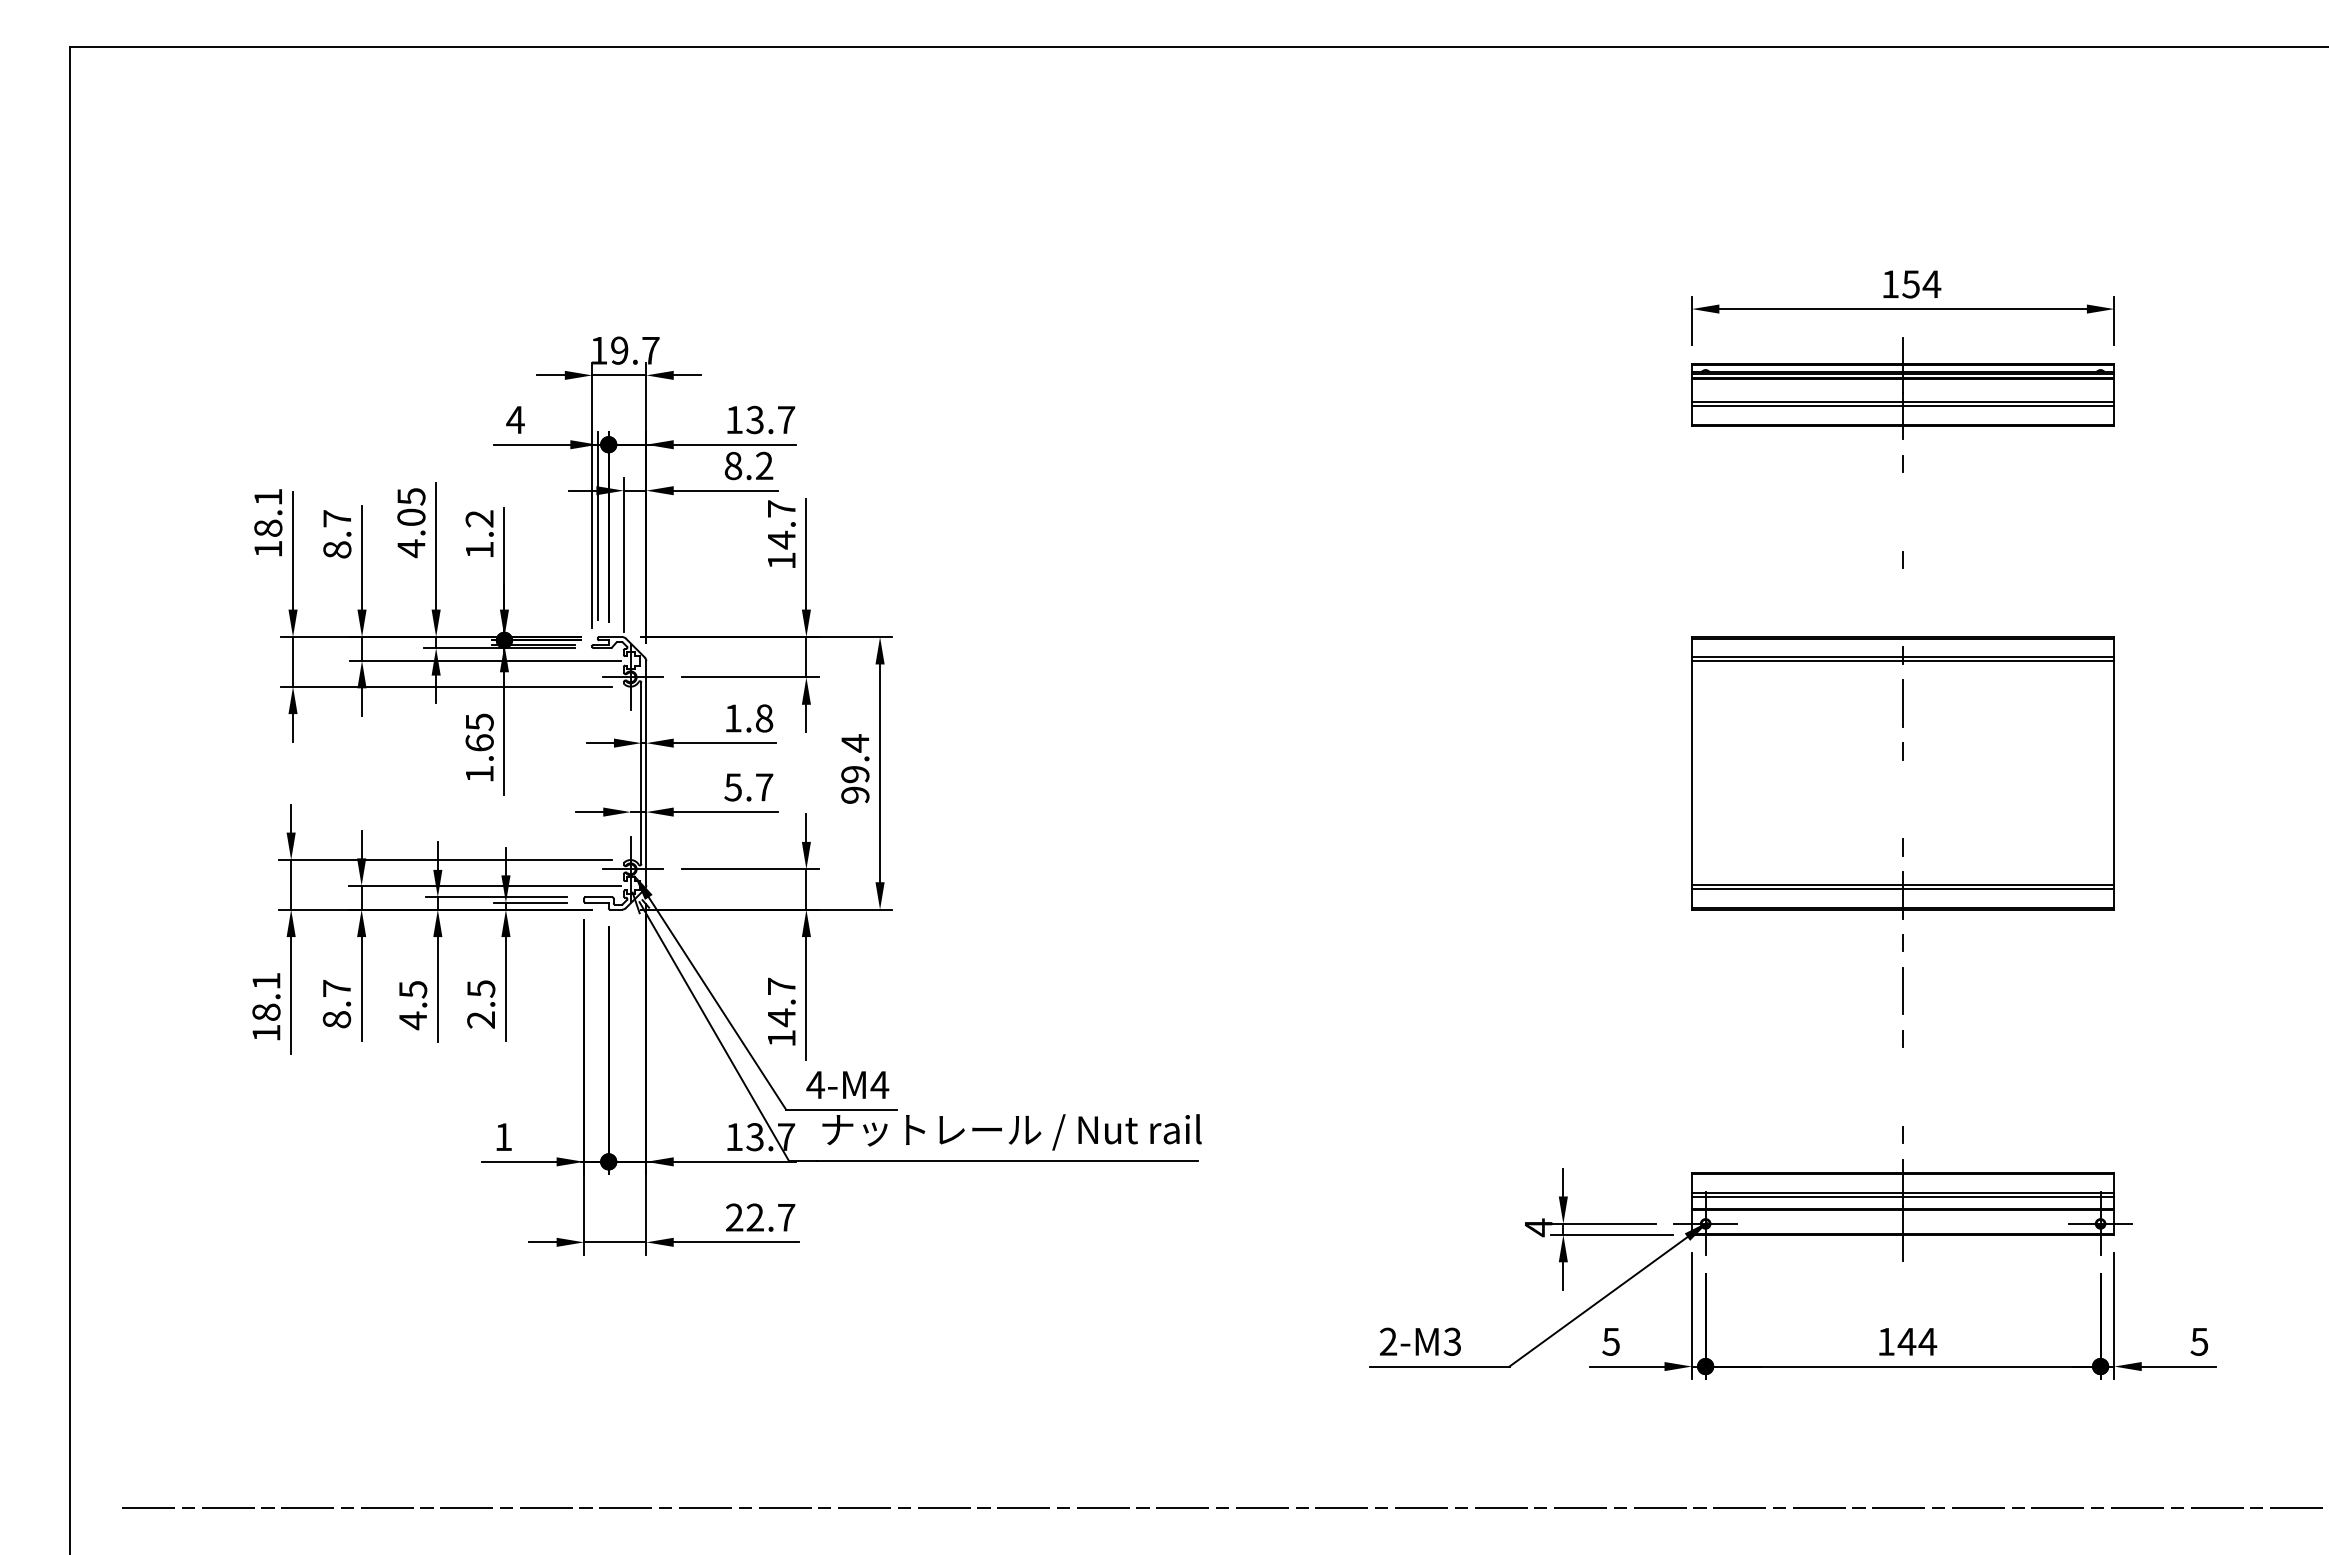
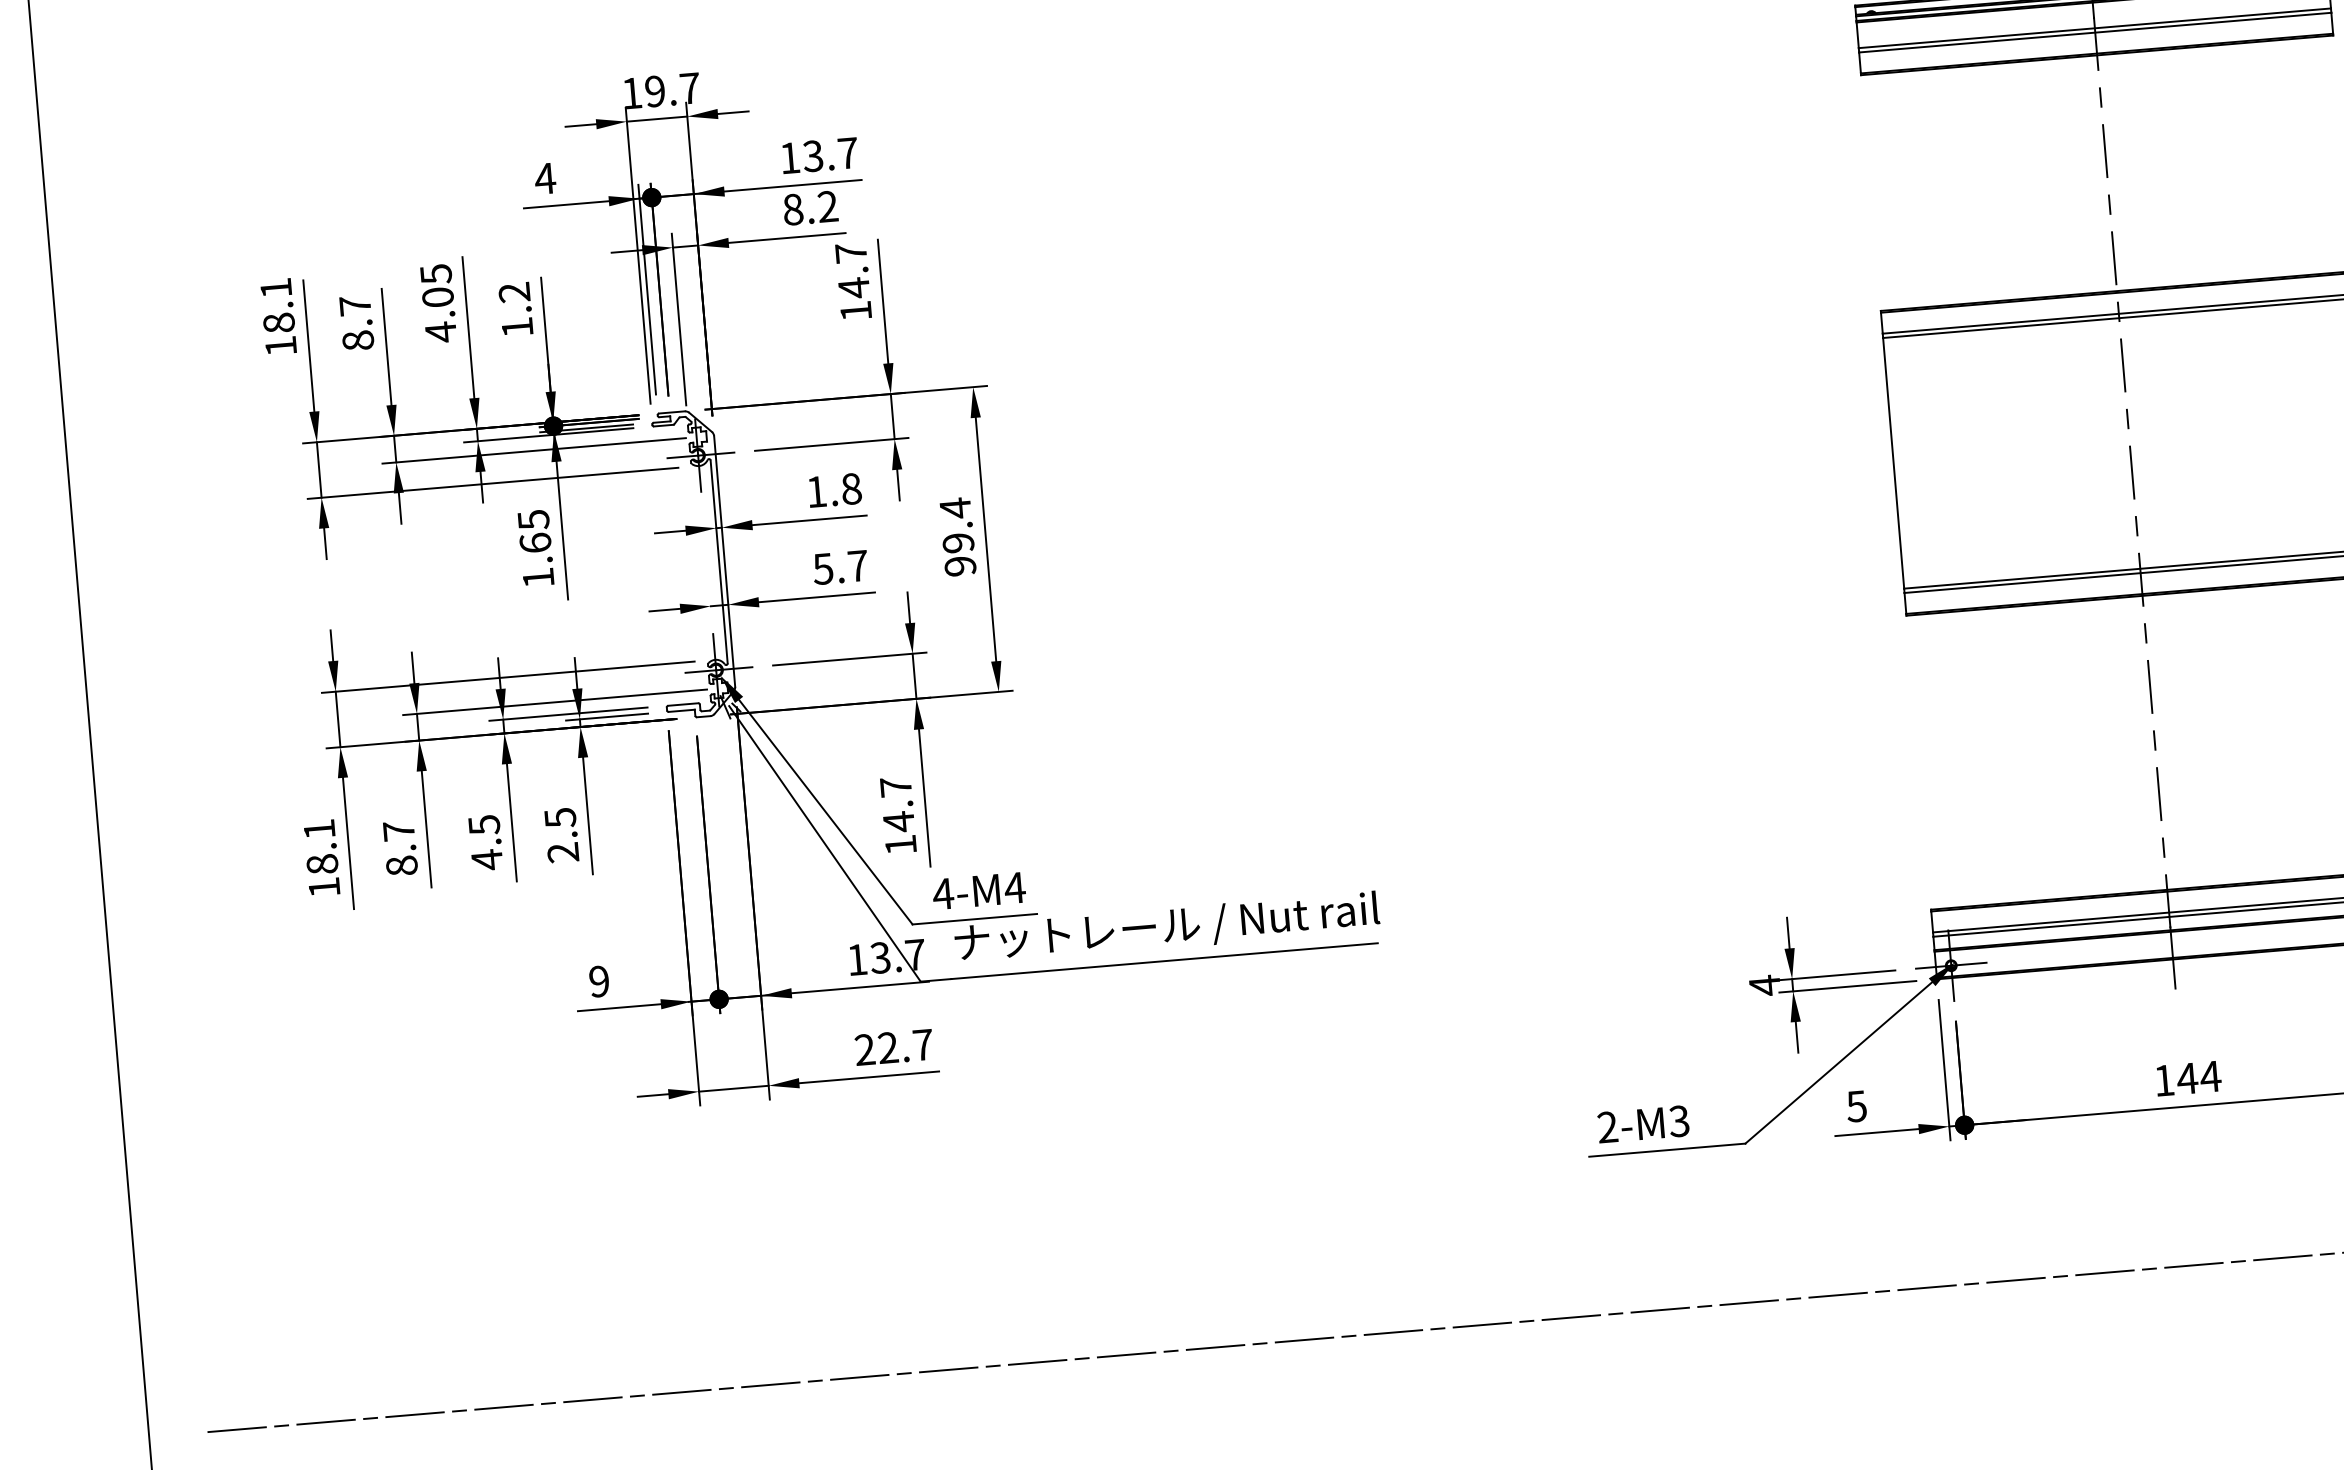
line: (1902, 511) -> (2104, 150), added
line: (1903, 607) -> (2114, 258), added
line: (1902, 799) -> (2131, 472), added
line: (1903, 1086) -> (2159, 793), added
text: (503, 1137) -> (599, 981), 1 -> 9

